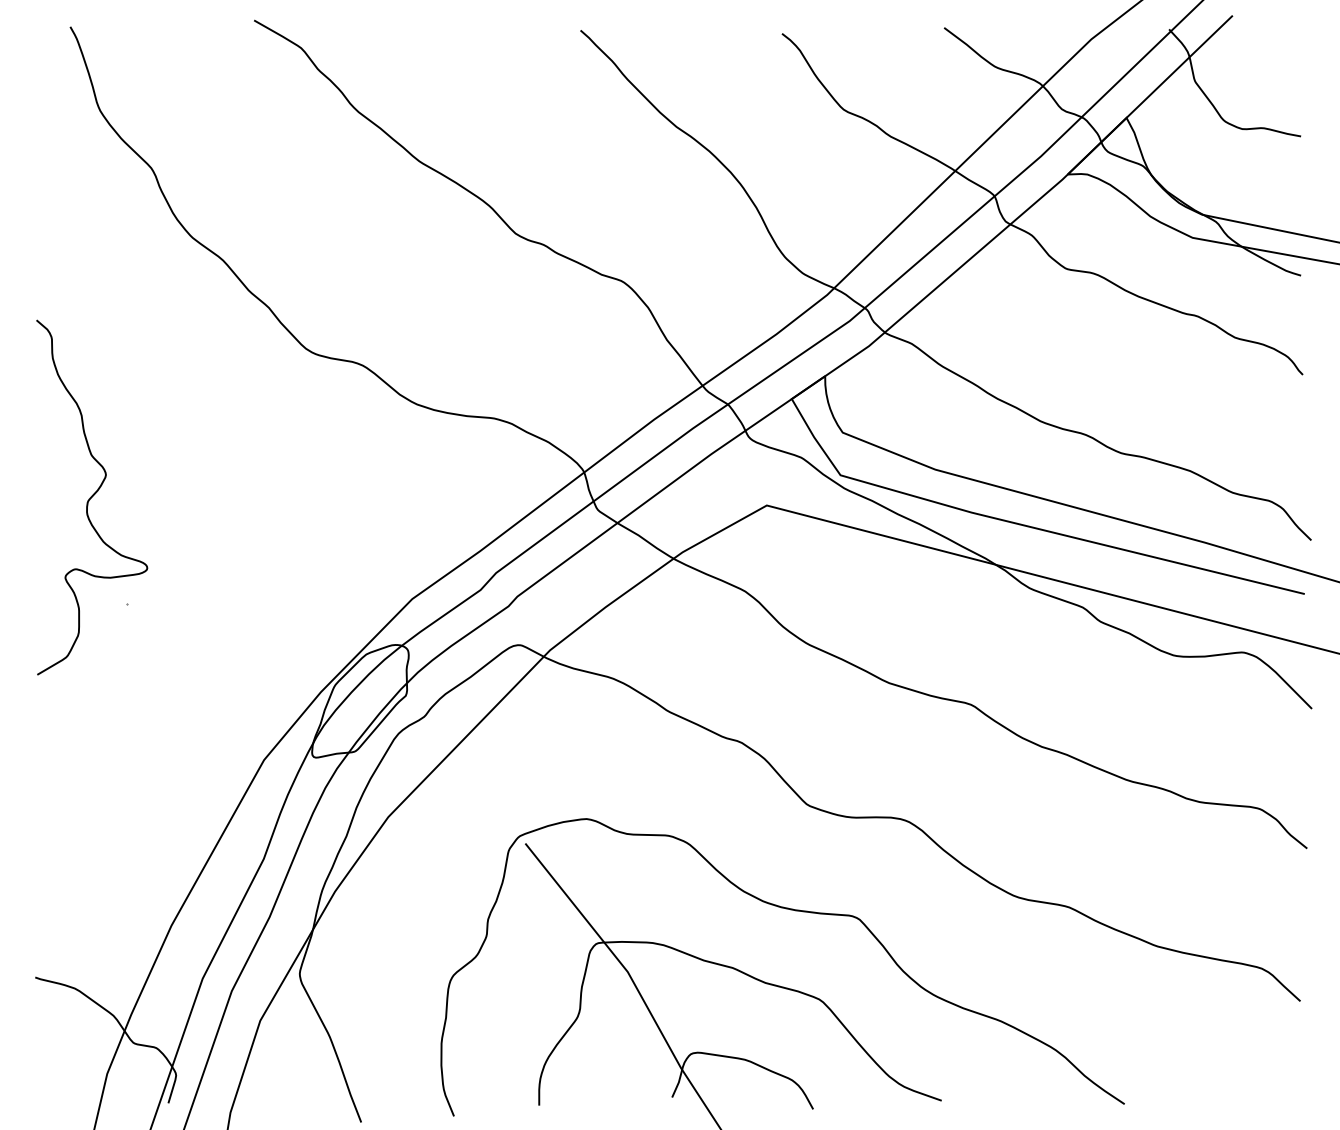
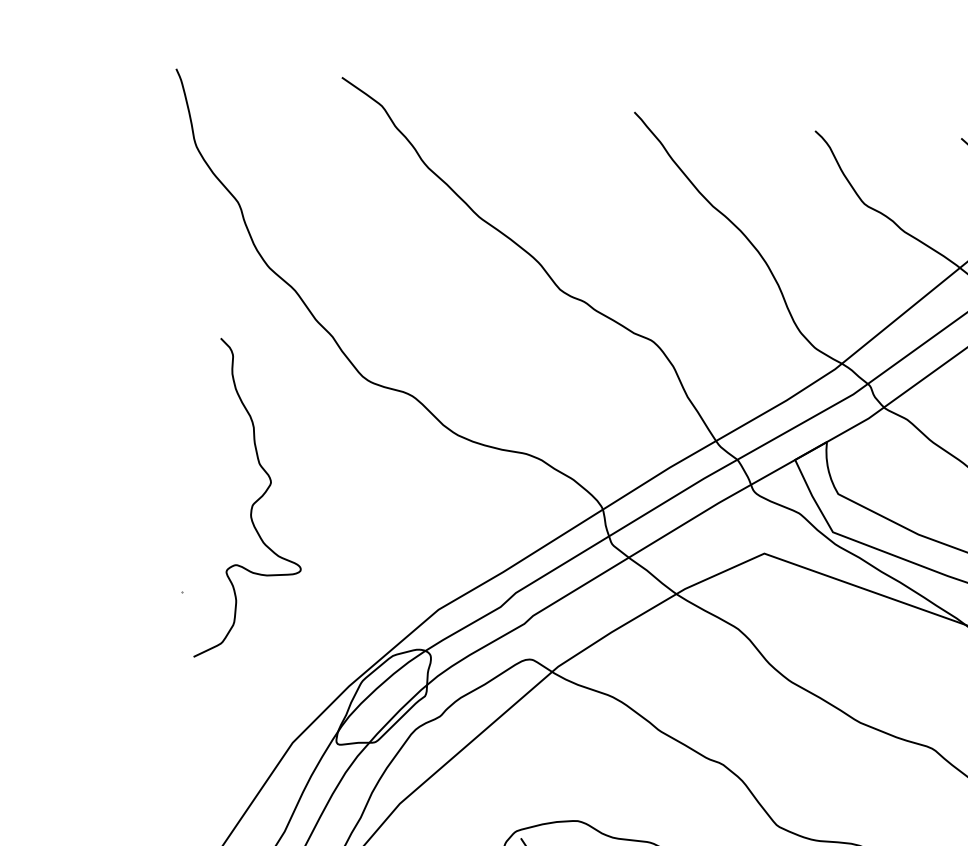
curve: (92, 497) -> (257, 501), moved

